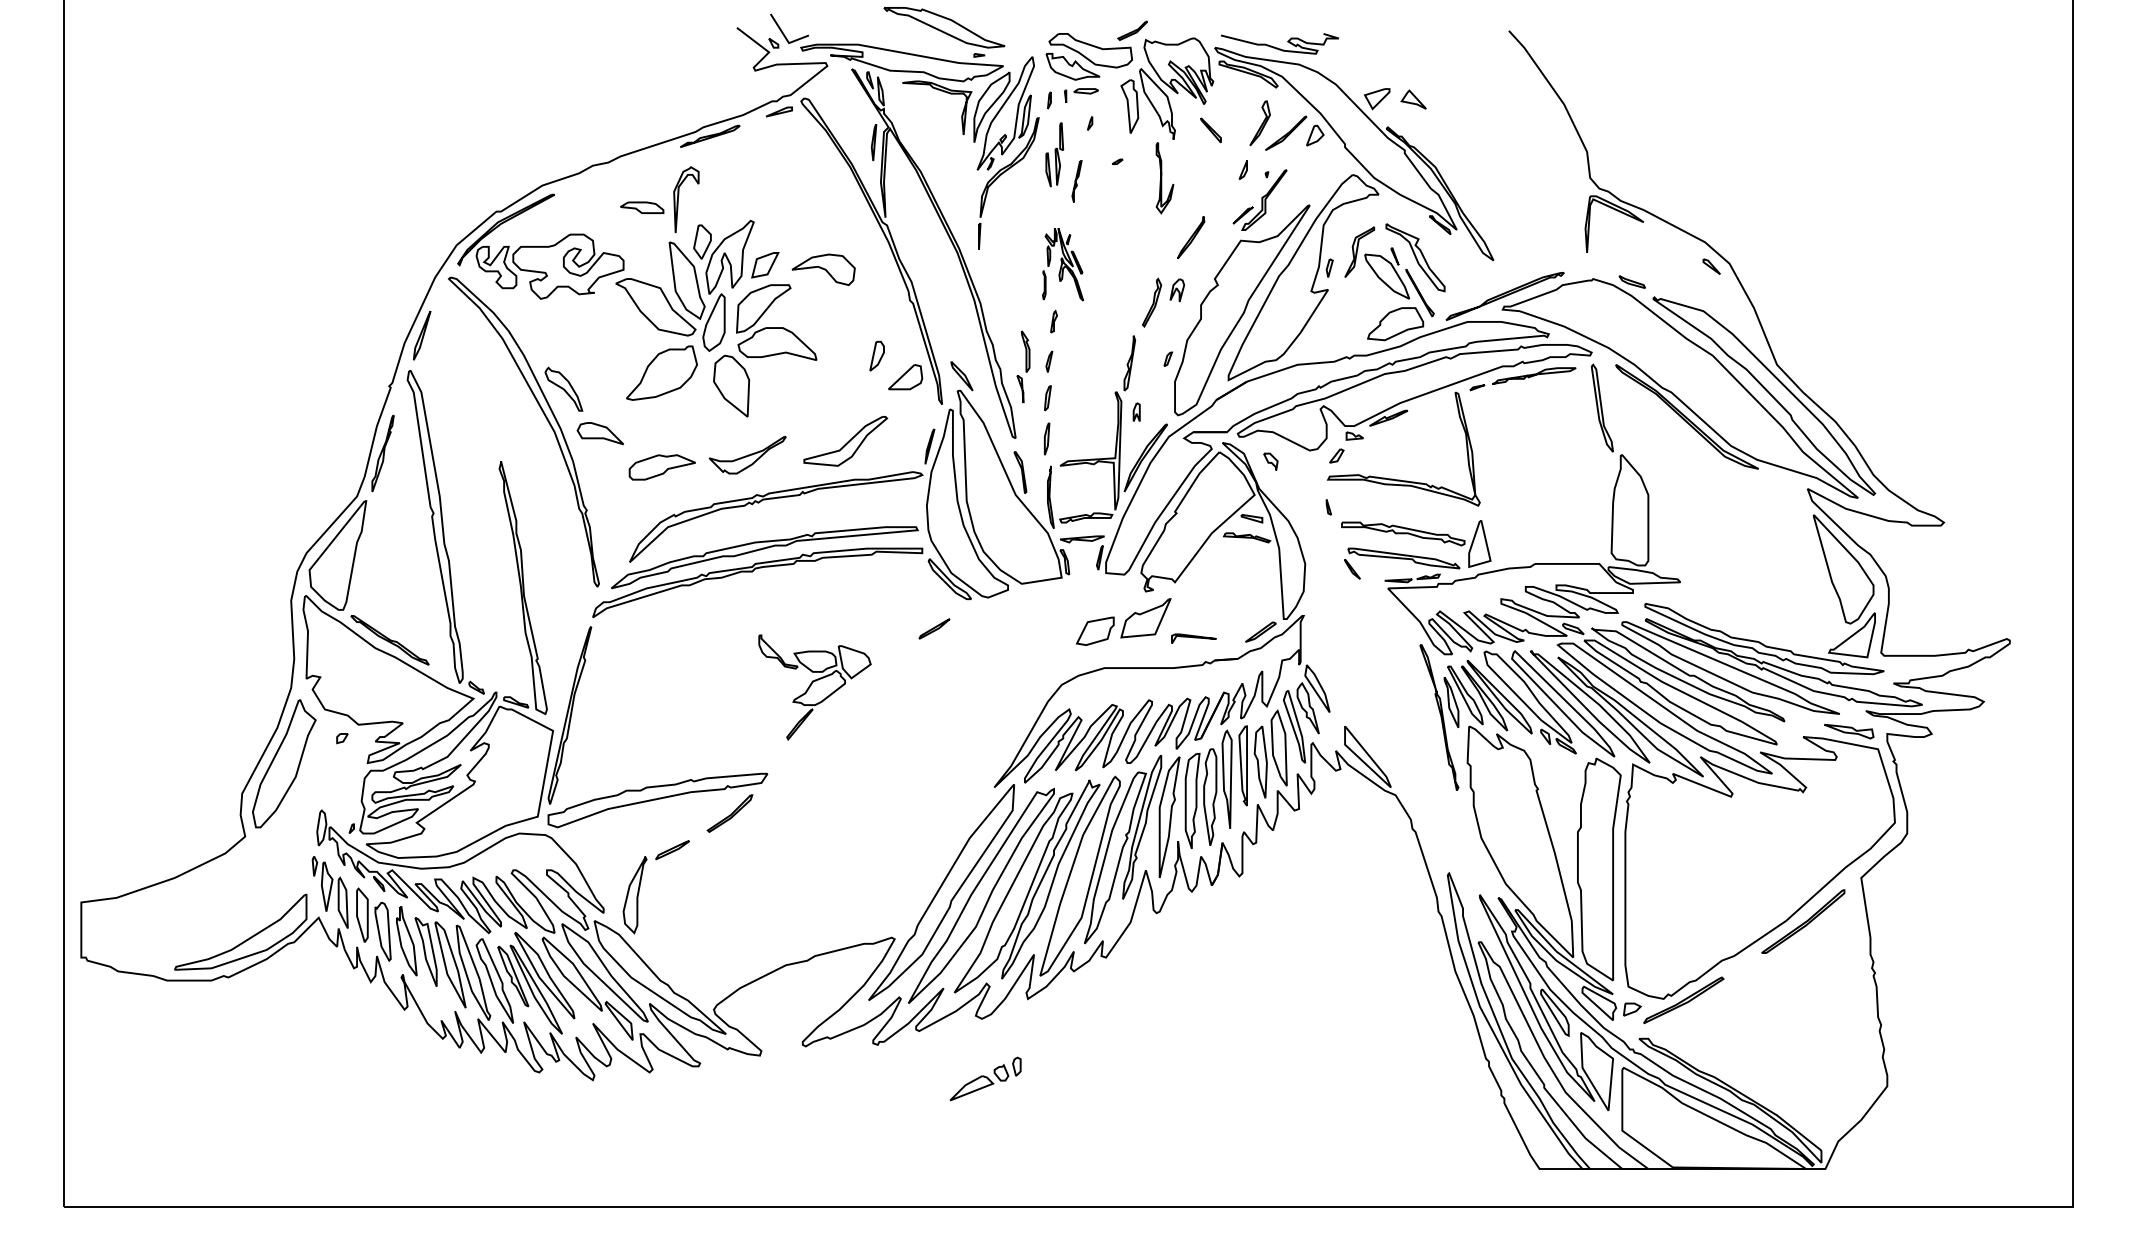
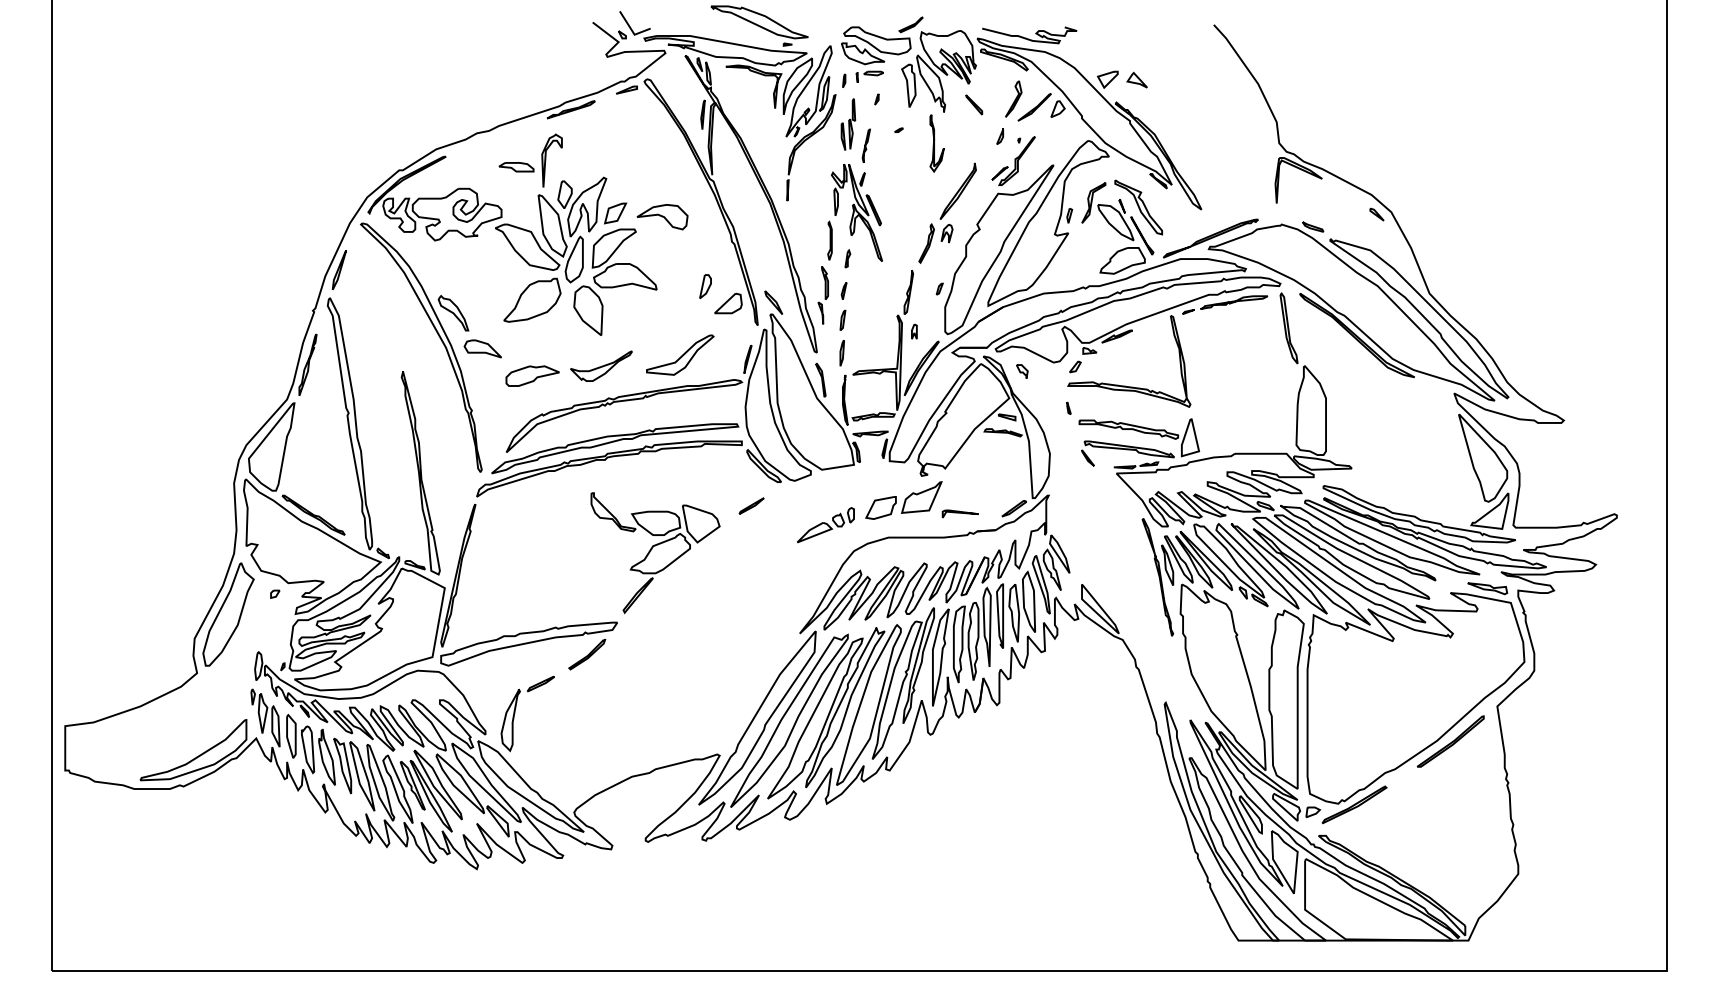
part: (1190, 236) -> (957, 190), size x1.67
part: (1062, 264) -> (854, 212), size x1.67
part: (814, 687) -> (655, 553), size x1.43
part: (985, 1079) -> (825, 525), moved

